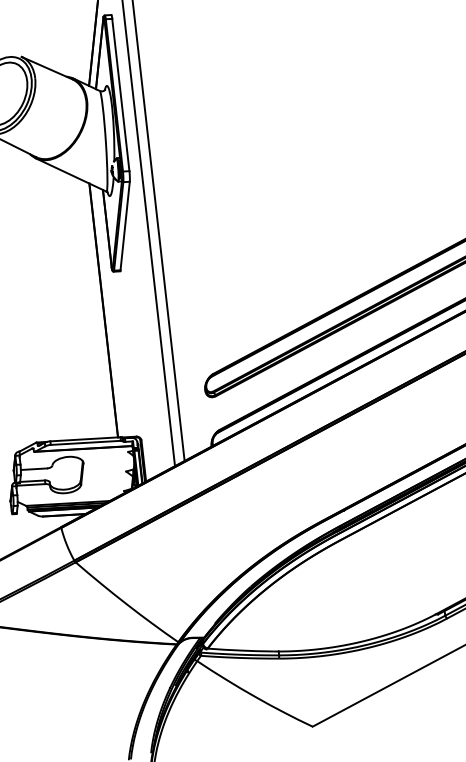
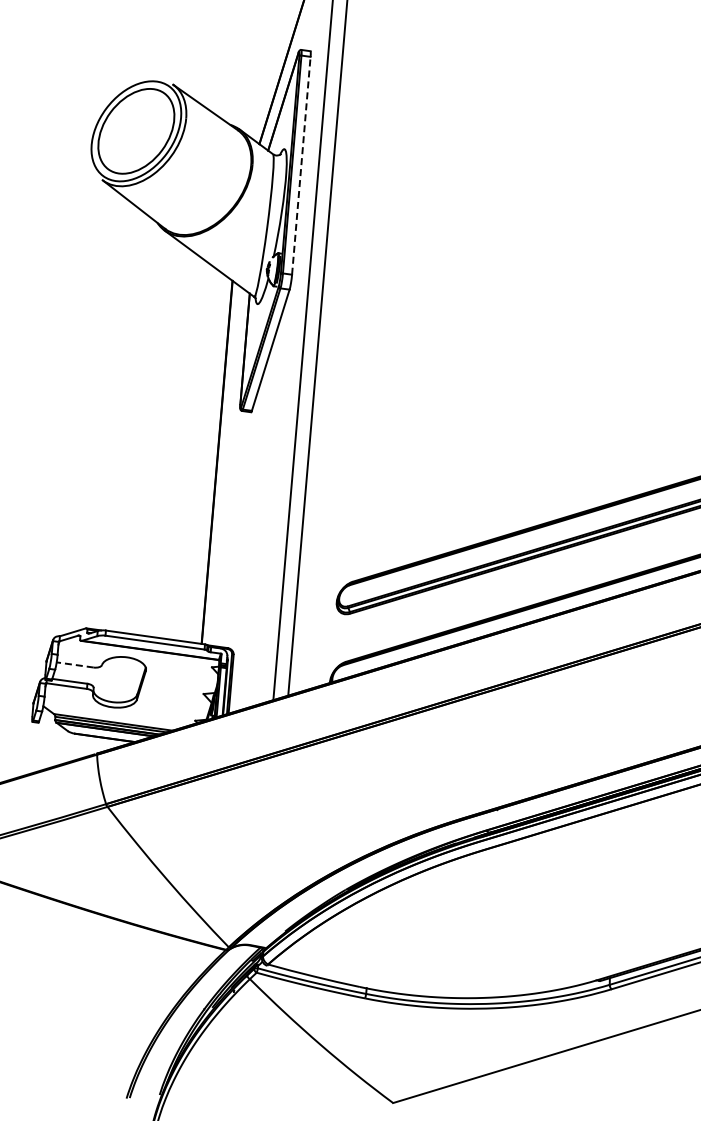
line: (120, 94) -> (301, 165), solid -> dashed
line: (34, 468) -> (75, 664), solid -> dashed

